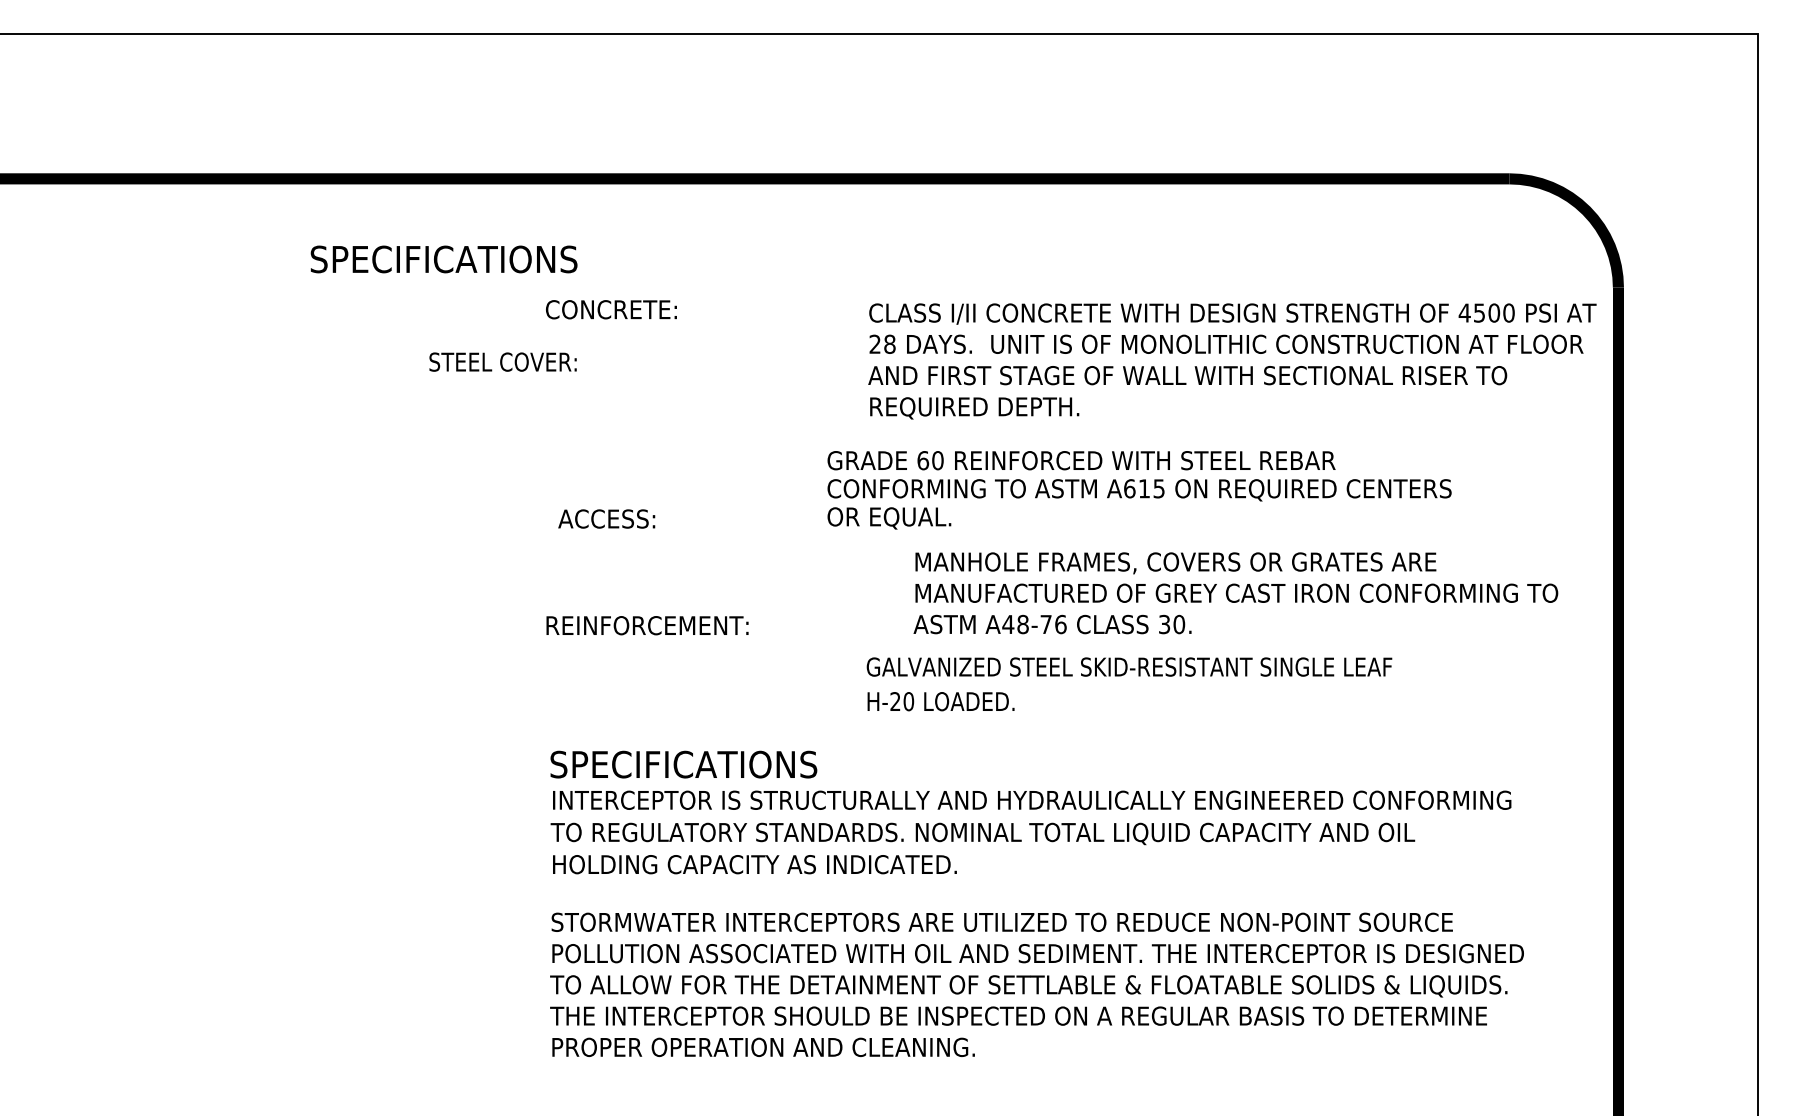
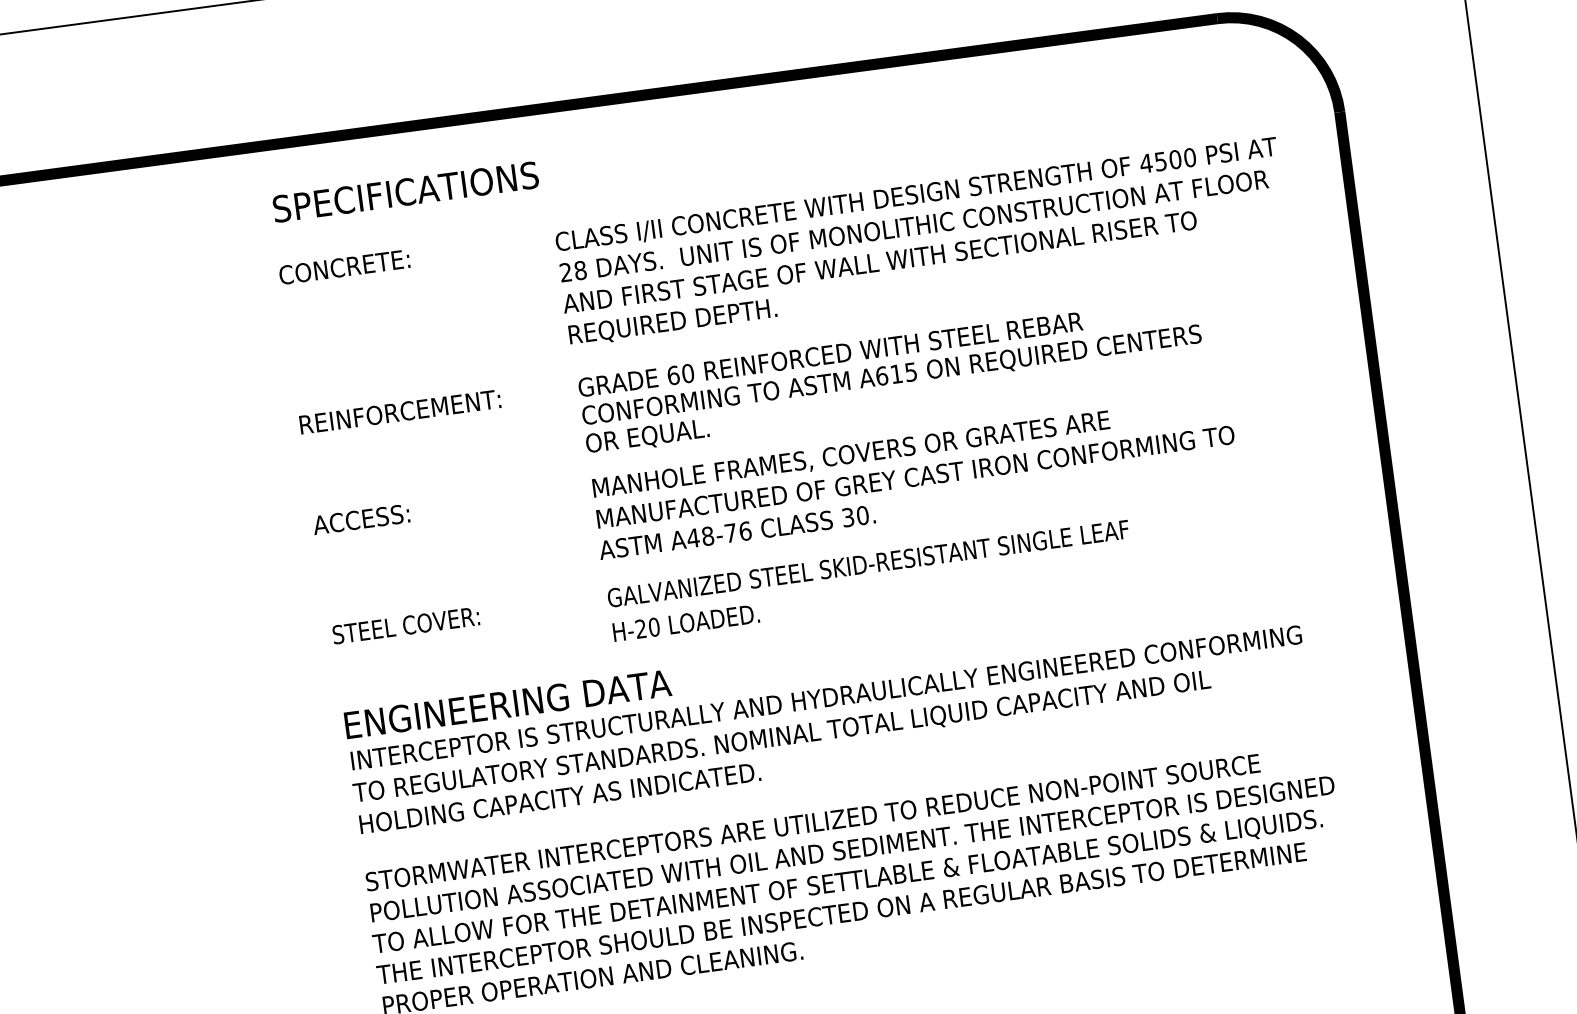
text: (443, 259) -> (405, 192), moved
text: (502, 361) -> (405, 625), moved
text: (1232, 361) -> (922, 242), moved
text: (606, 518) -> (361, 518), moved
text: (1235, 593) -> (914, 477), moved
text: (647, 625) -> (400, 411), moved
text: (1129, 684) -> (870, 581), moved
text: (714, 764) -> (506, 704), SPECIFICATIONS -> ENGINEERING DATA

